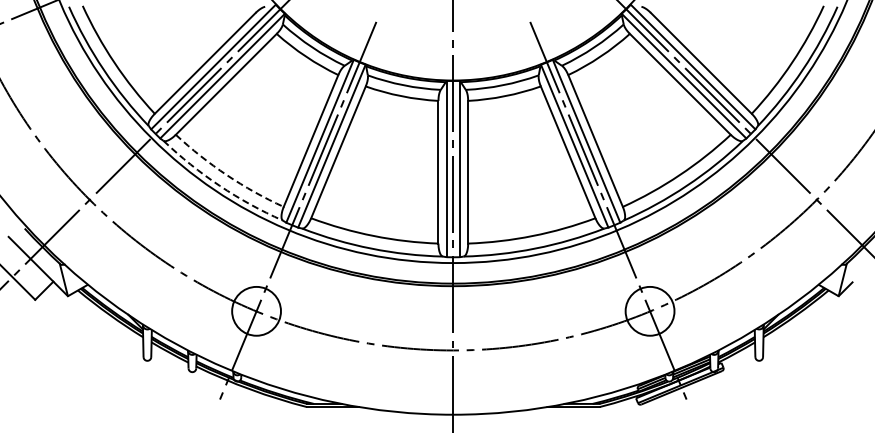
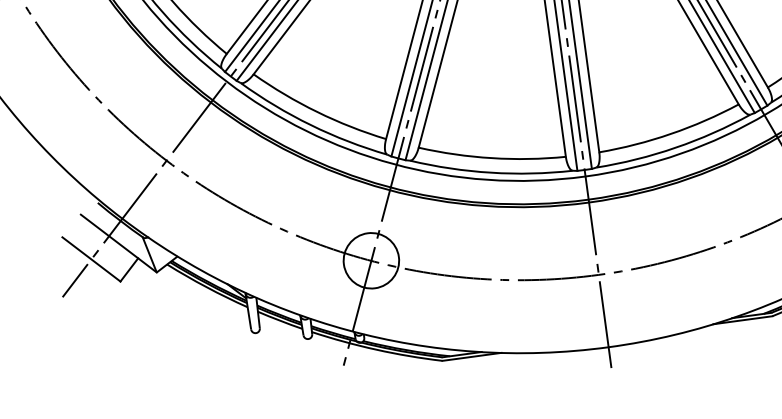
arc: (226, 175) -> (316, 112), dashed -> solid
arc: (219, 185) -> (310, 124), dashed -> solid

